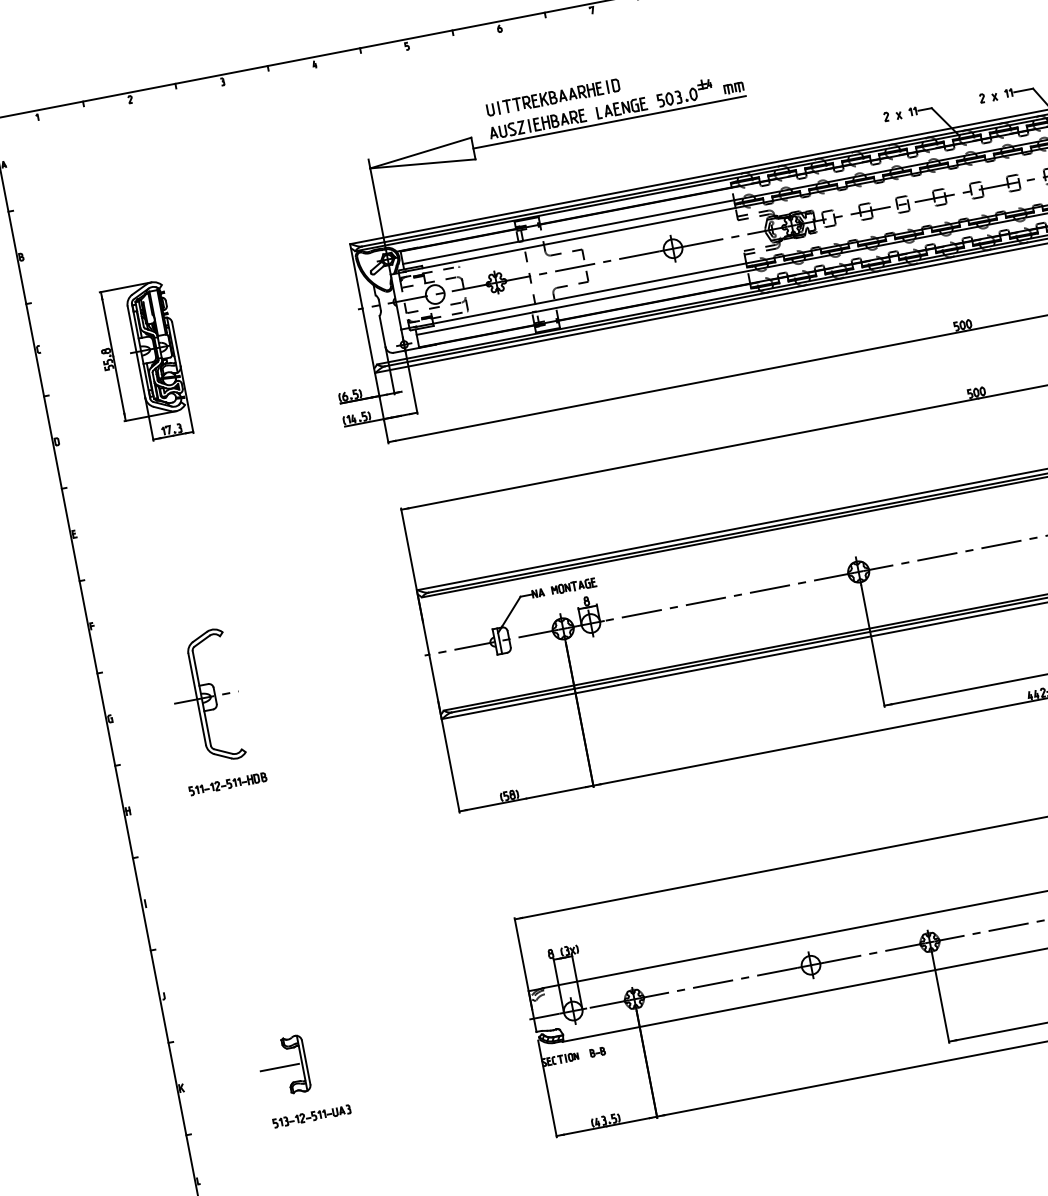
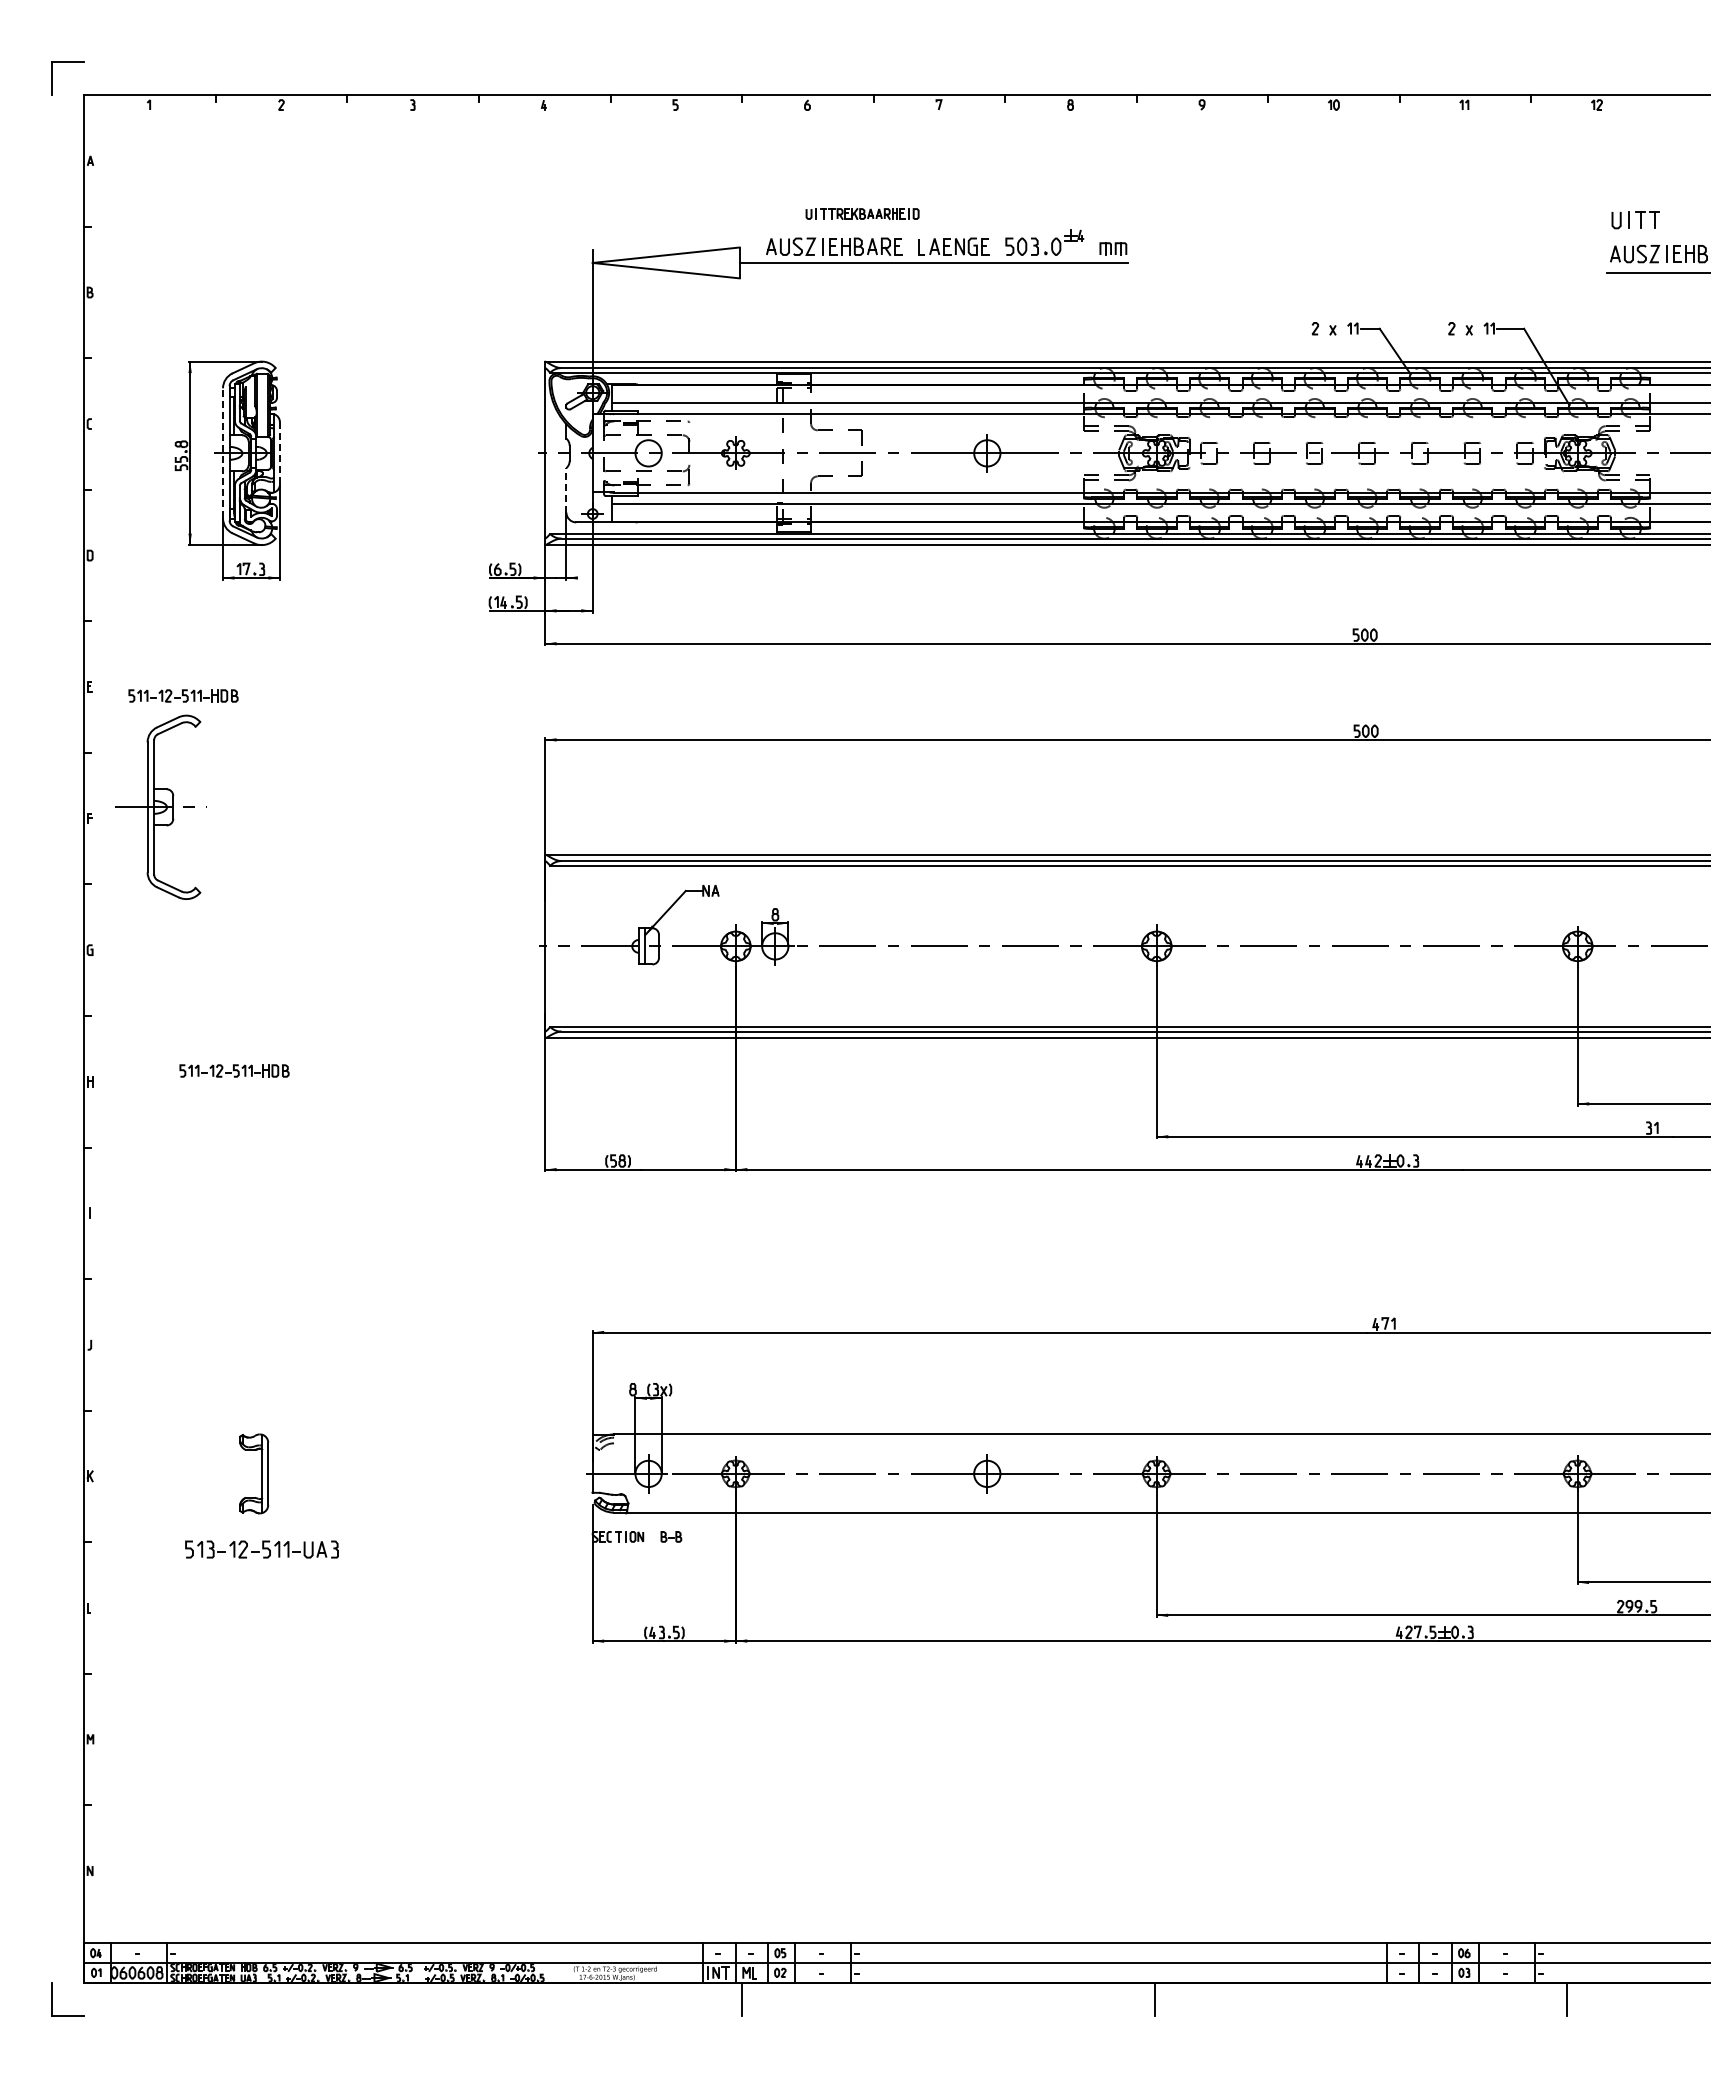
part: (553, 97) -> (862, 213), size x0.6
line: (382, 331) -> (566, 489), solid -> dashed
line: (176, 344) -> (279, 453), solid -> dashed
line: (136, 351) -> (223, 452), solid -> dashed
part: (141, 527) -> (183, 695), added
part: (573, 586) -> (761, 890), removed
part: (206, 697) -> (160, 806), moved
line: (283, 1066) -> (236, 1473), removed
part: (311, 1116) -> (261, 1549), size x1.4

